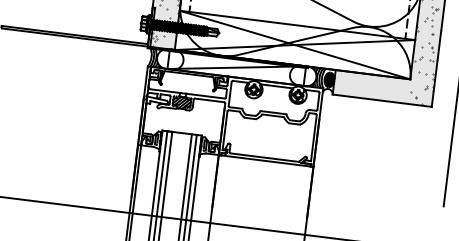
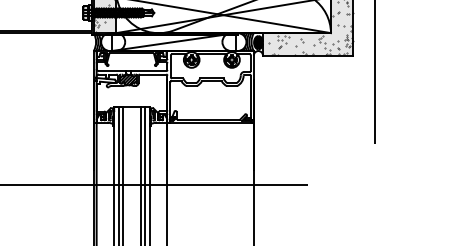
hatch: (386, 90) -> (310, 45), added

